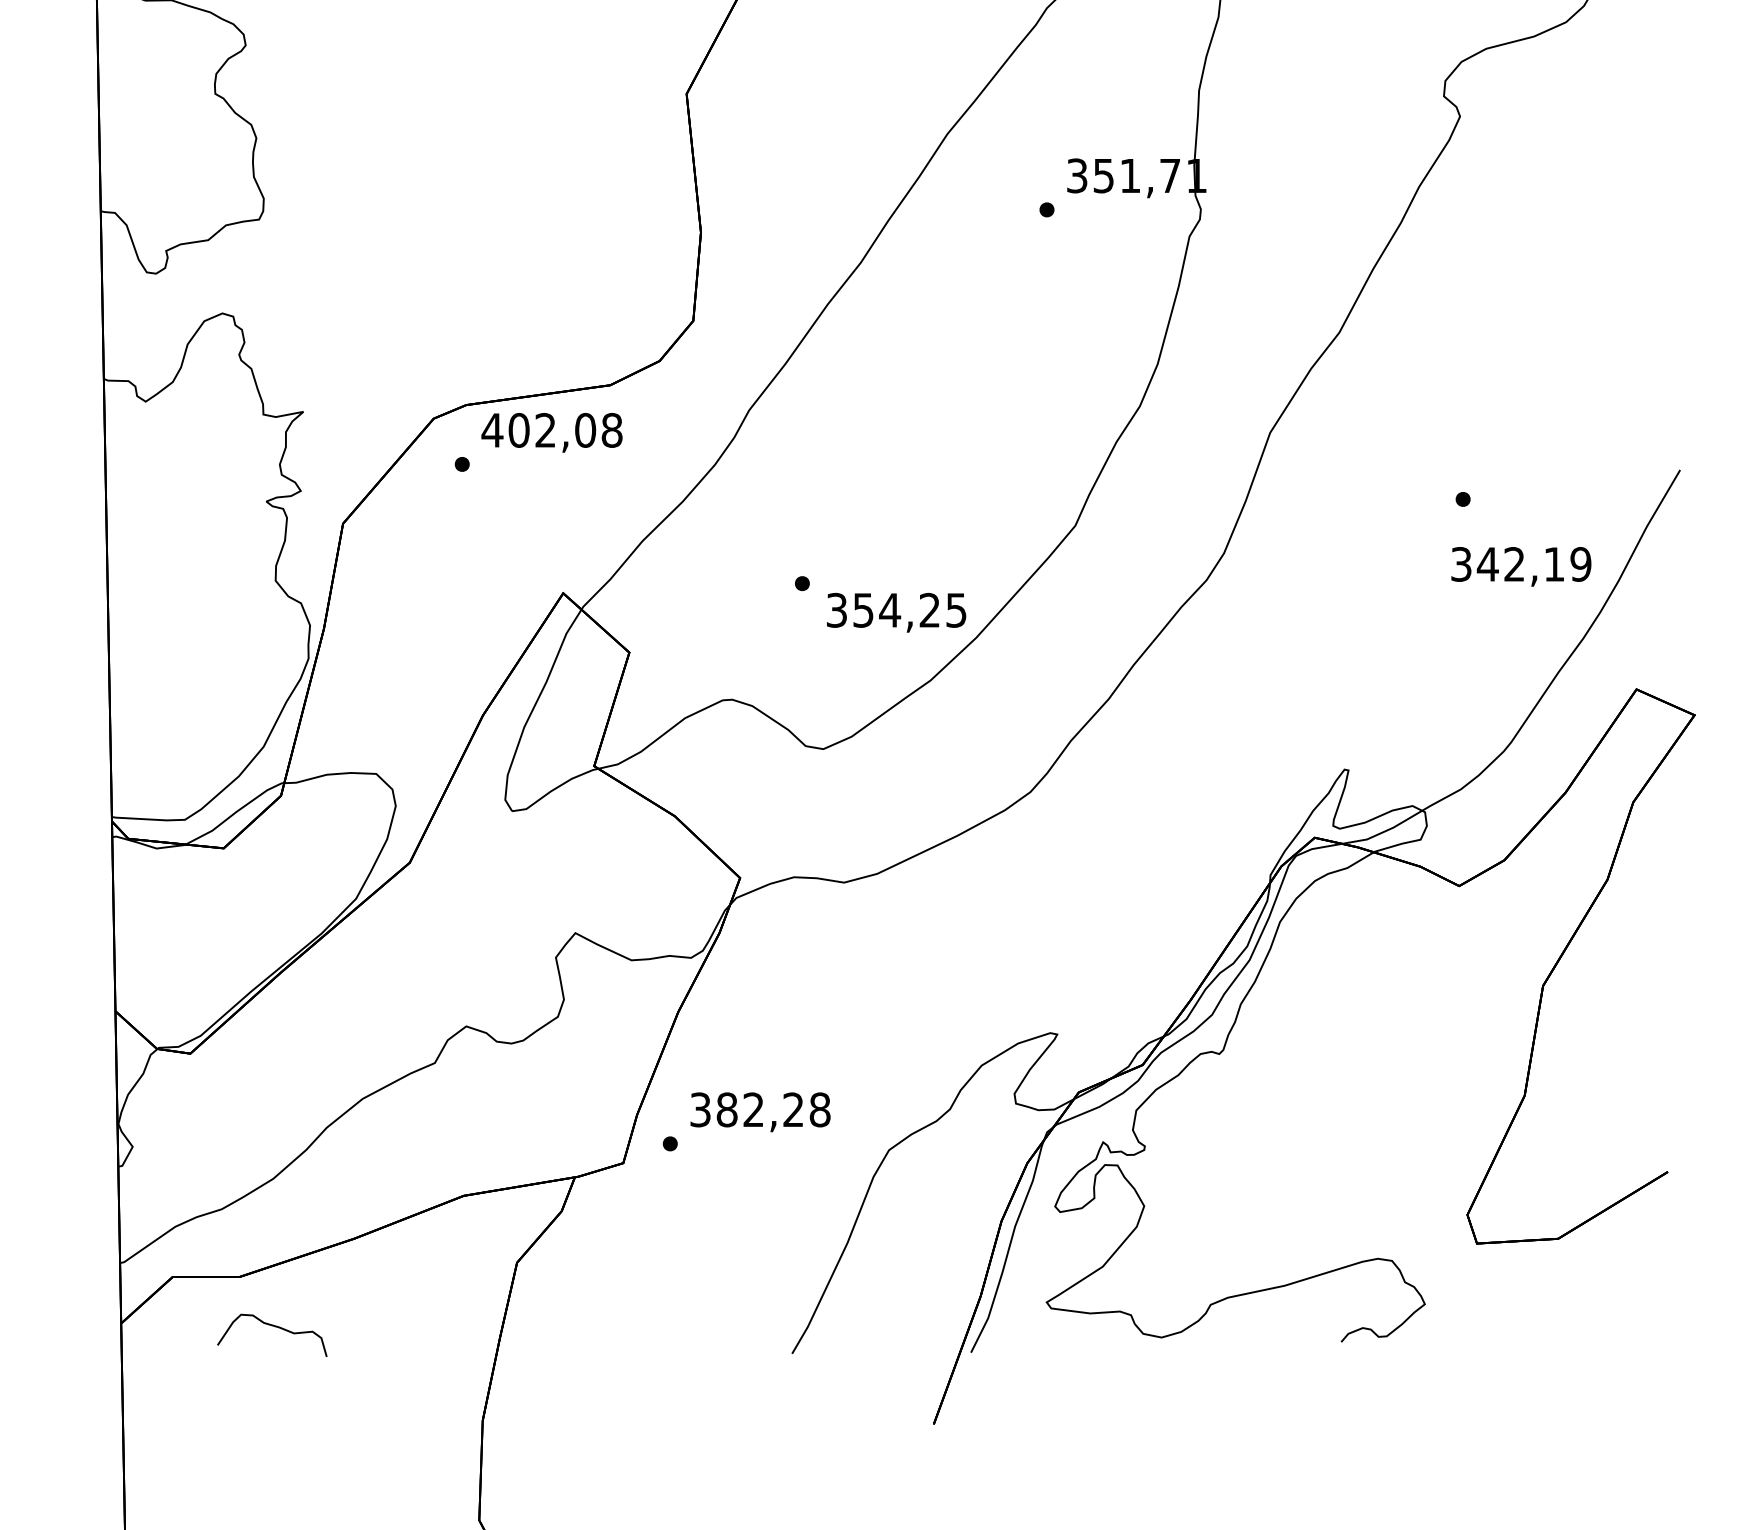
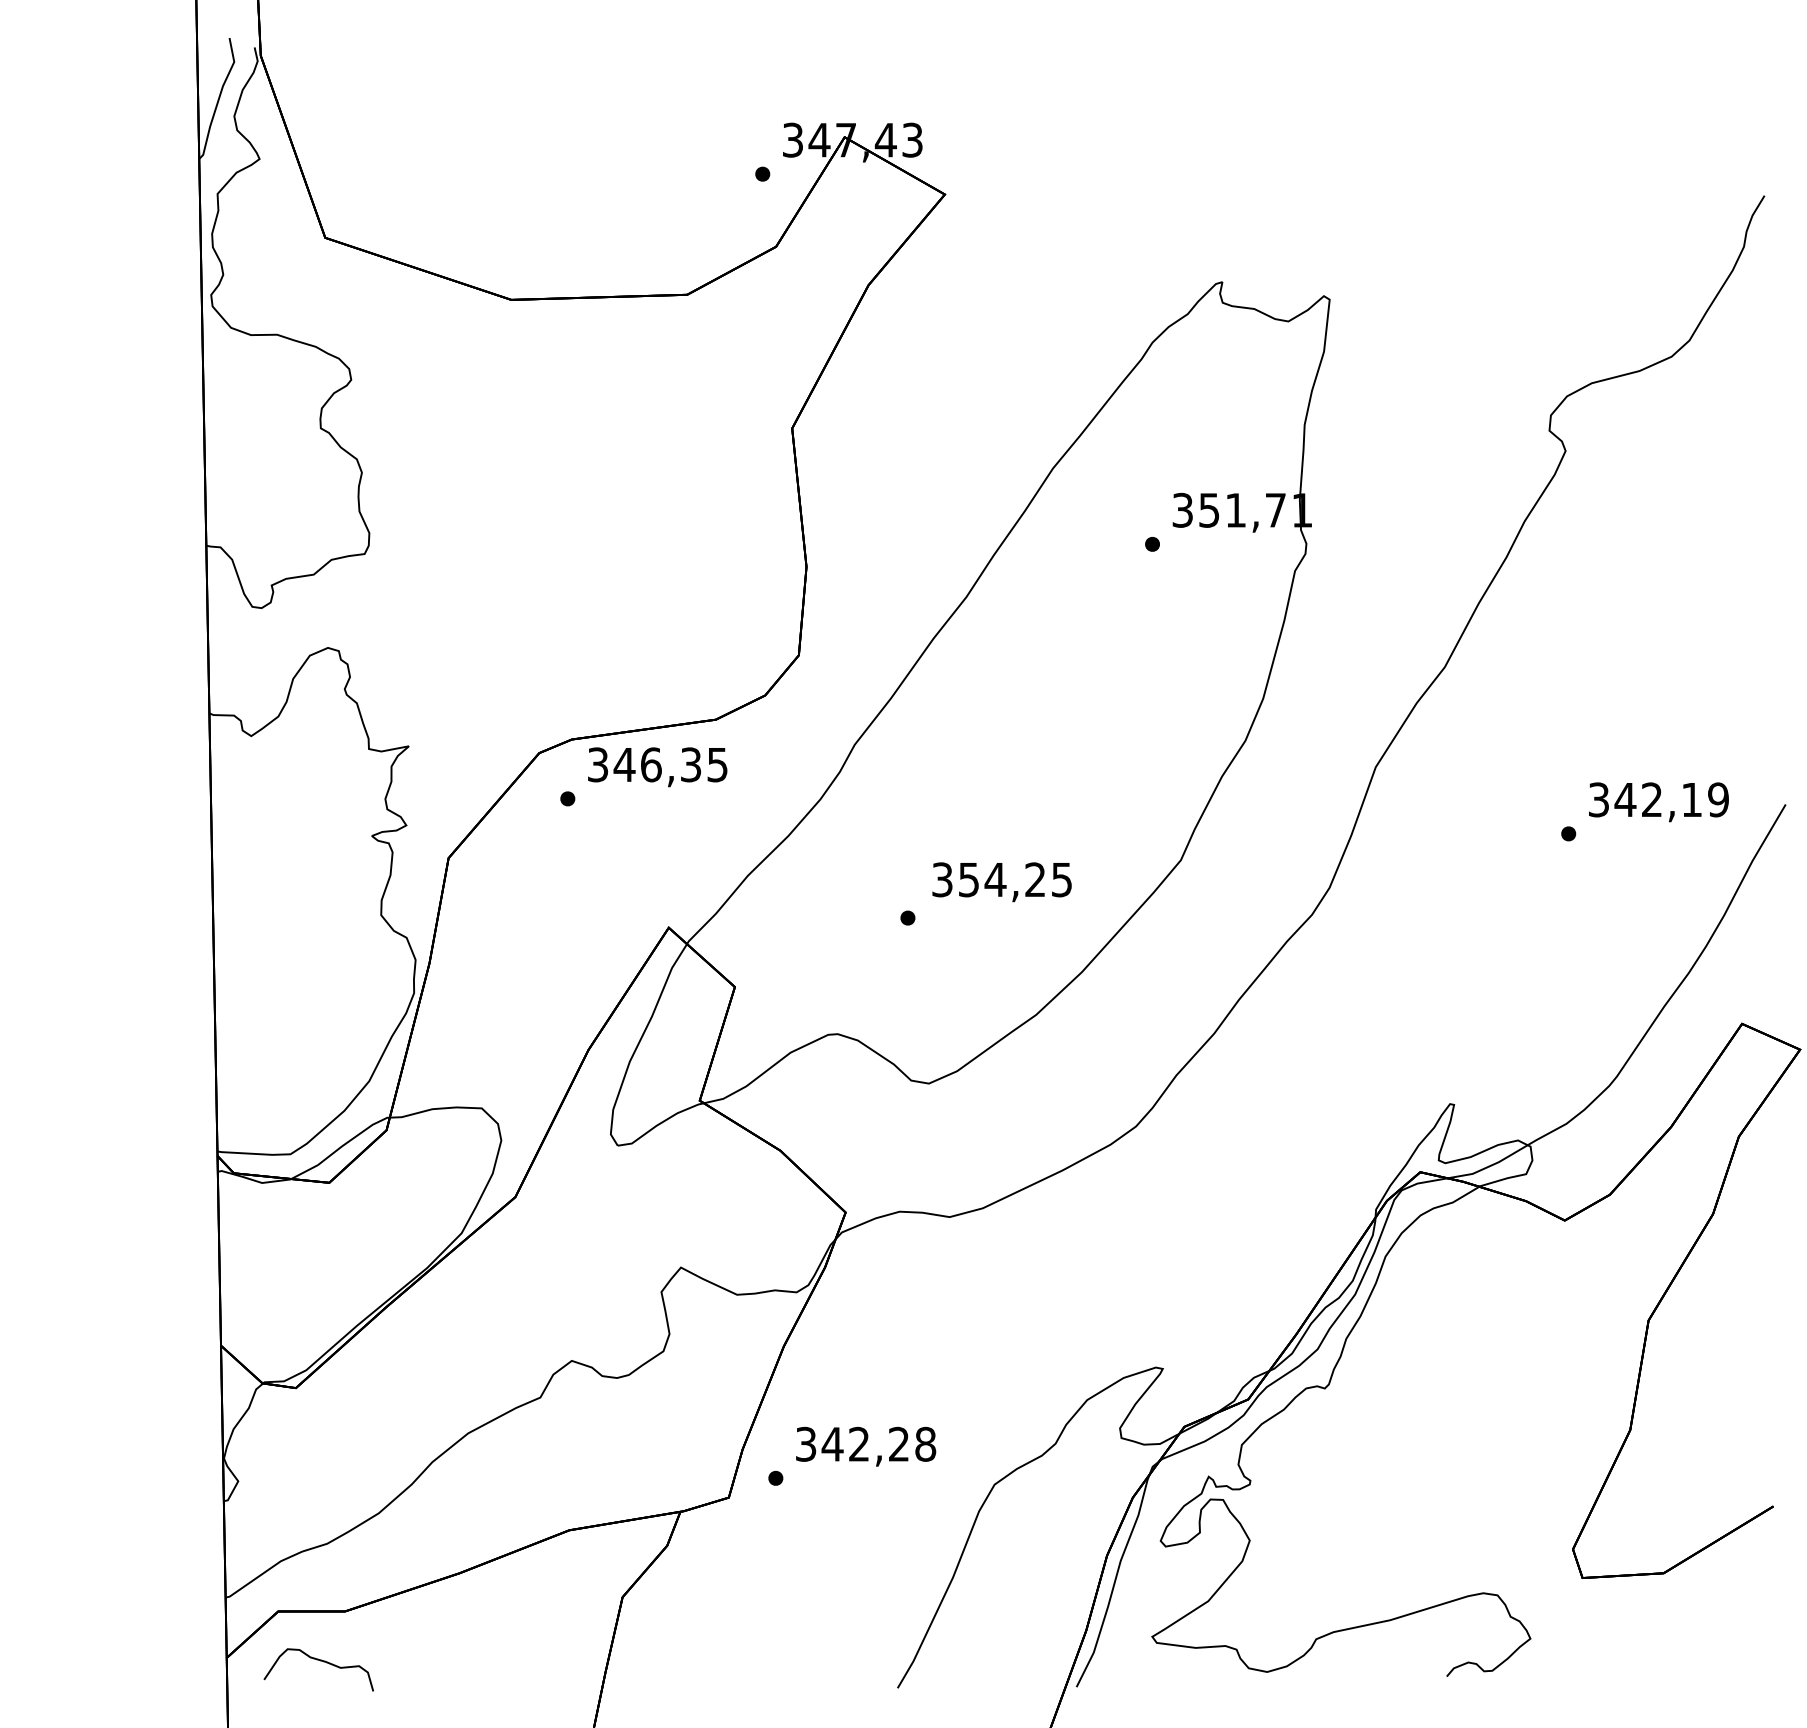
text: (551, 430) -> (657, 764), 402,08 -> 346,35
text: (1520, 567) -> (1658, 802), moved
text: (895, 613) -> (1001, 882), moved
text: (726, 1109) -> (832, 1443), 382,28 -> 342,28
curve: (273, 1327) -> (320, 1661), moved

